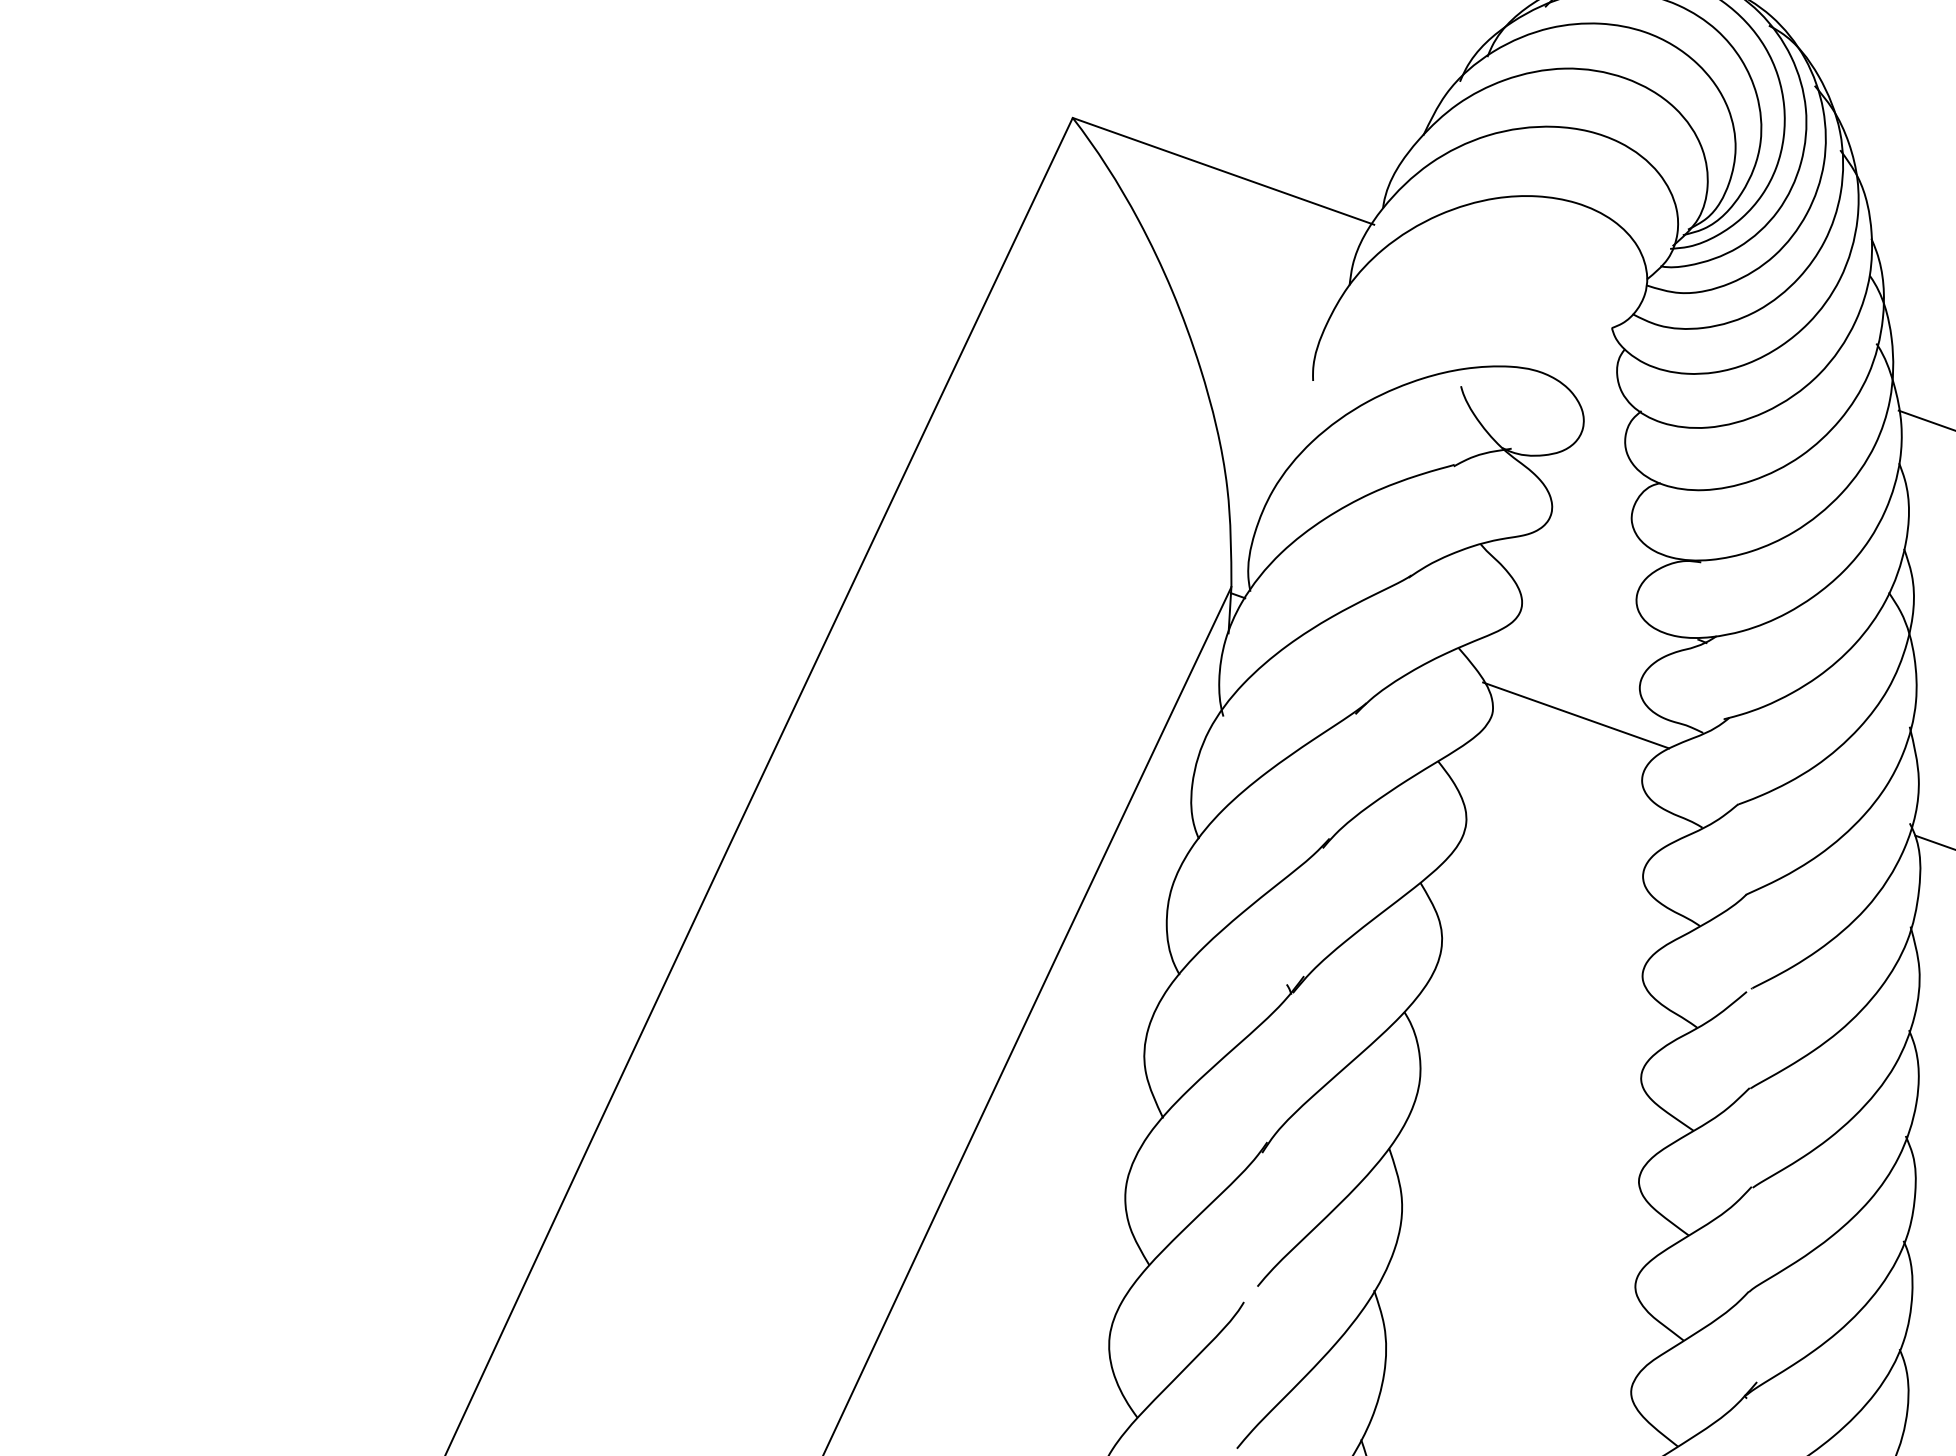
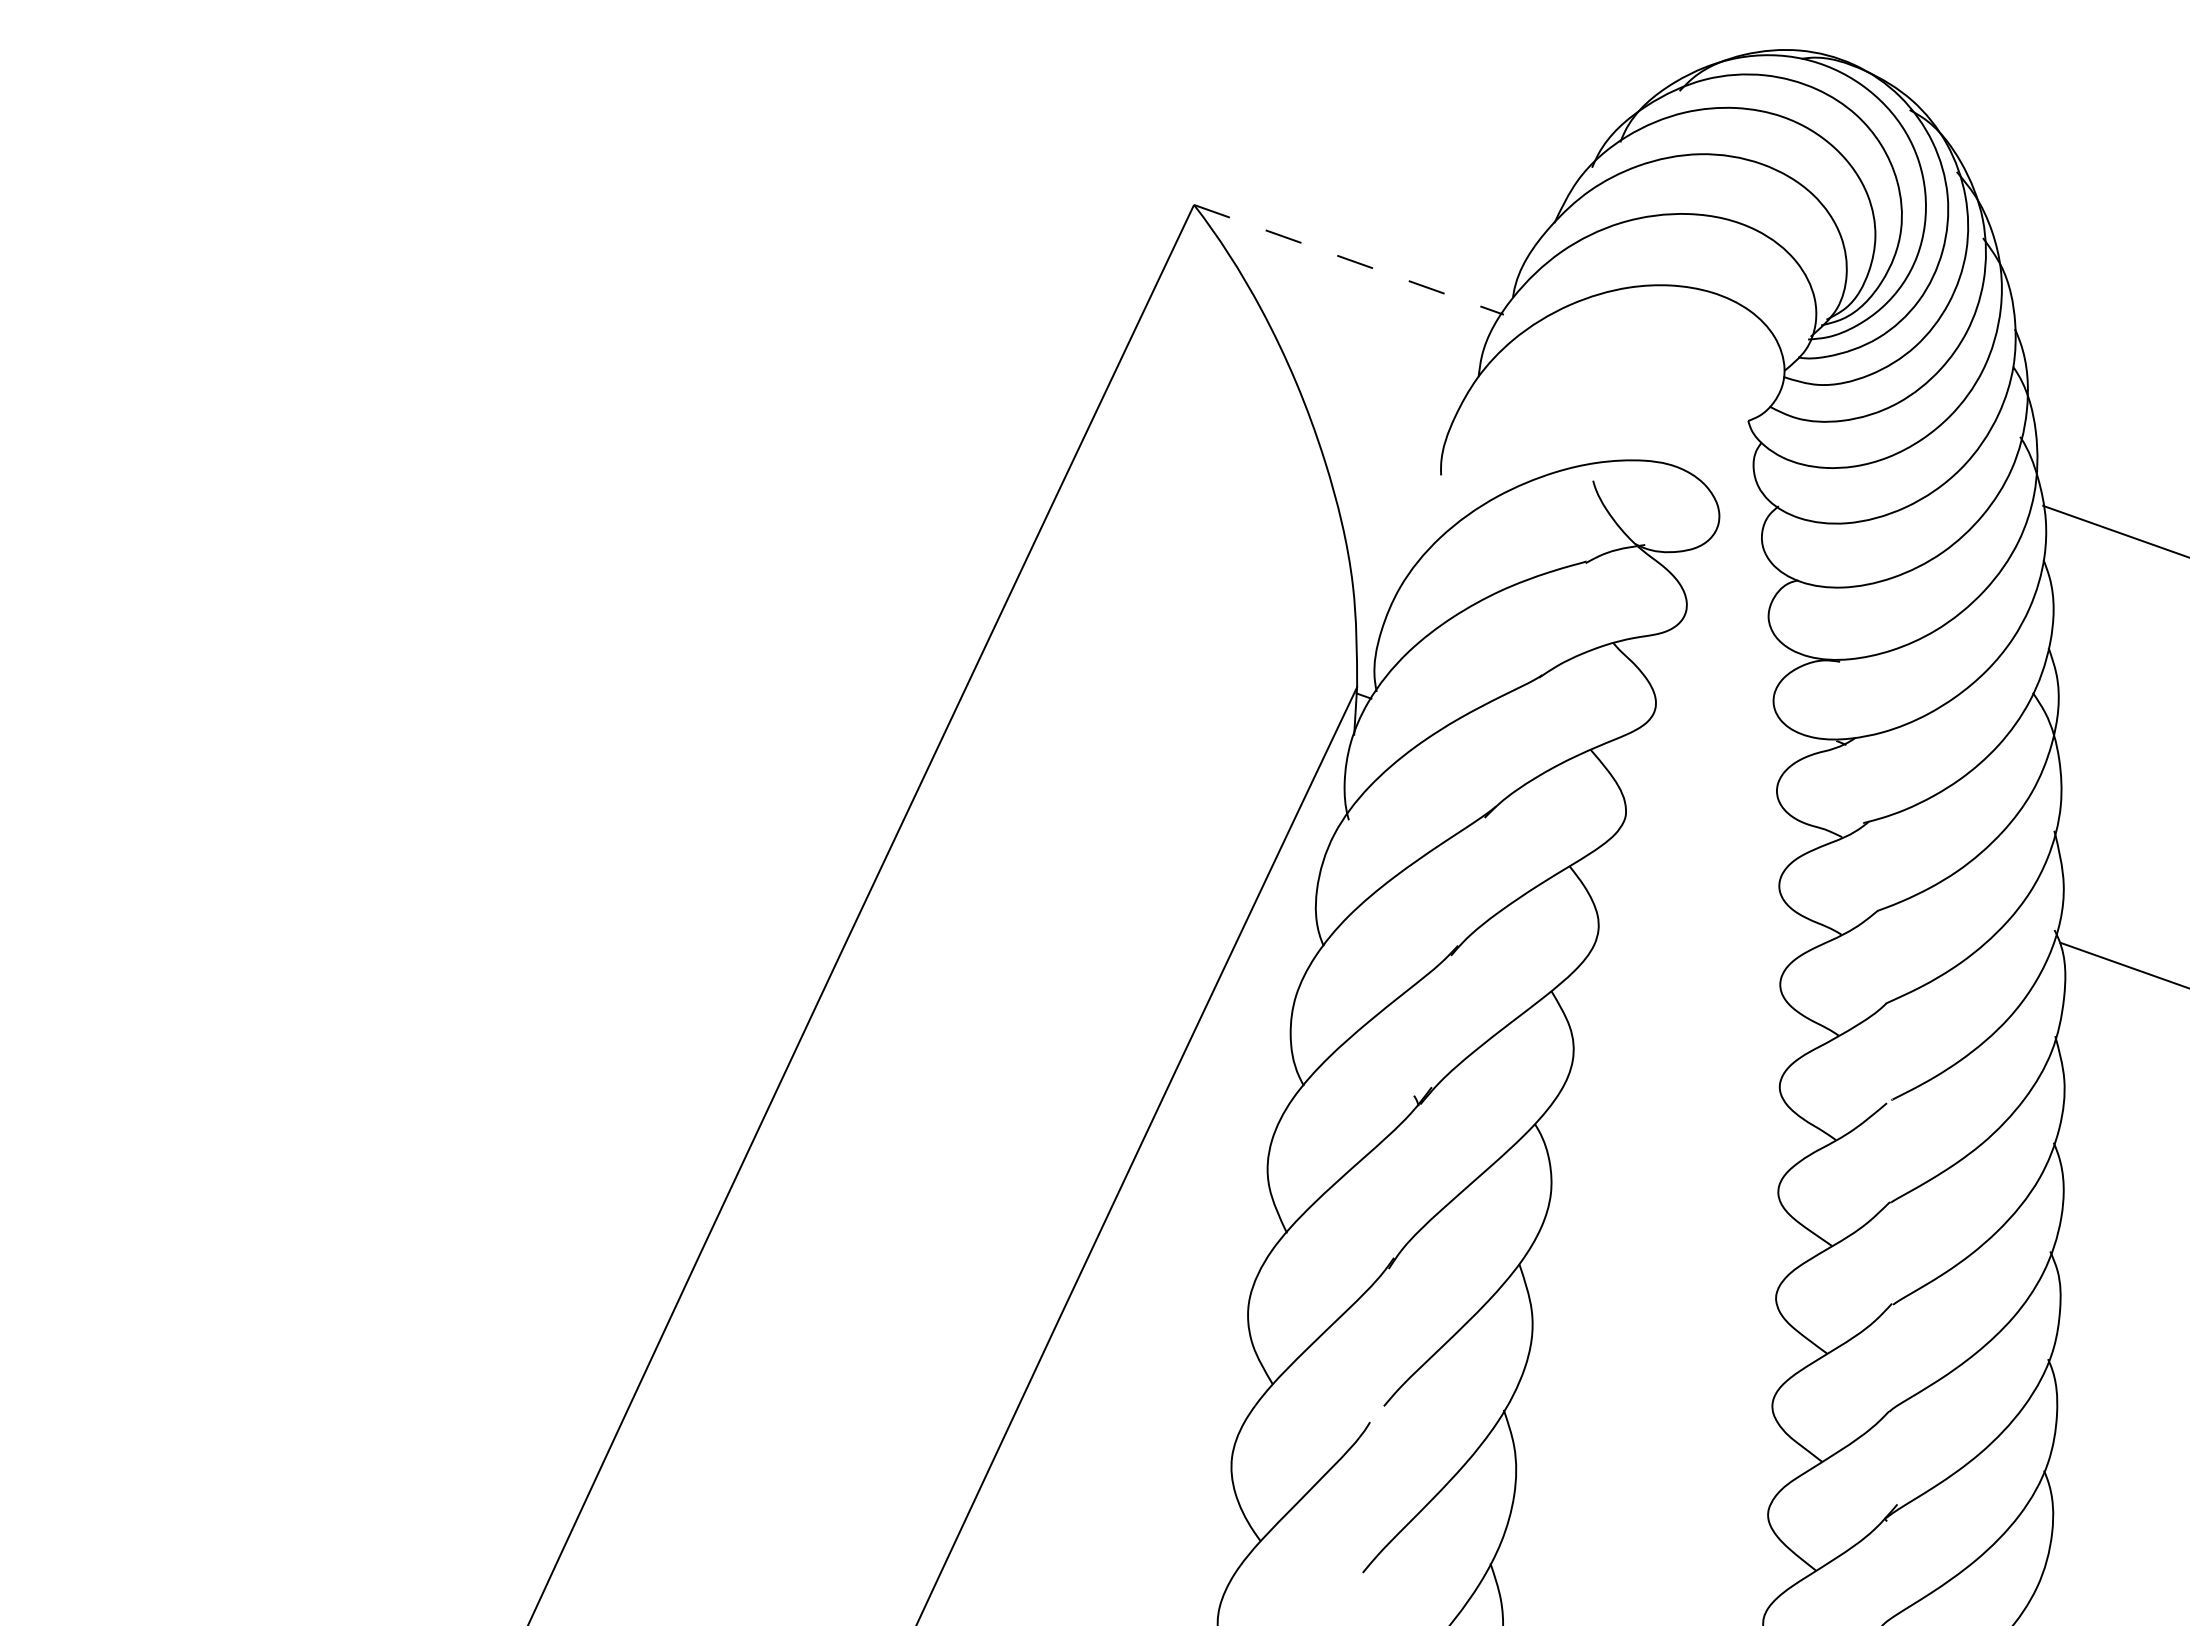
line: (1223, 171) -> (1349, 260), solid -> dashed
line: (1576, 715) -> (1711, 819), removed

